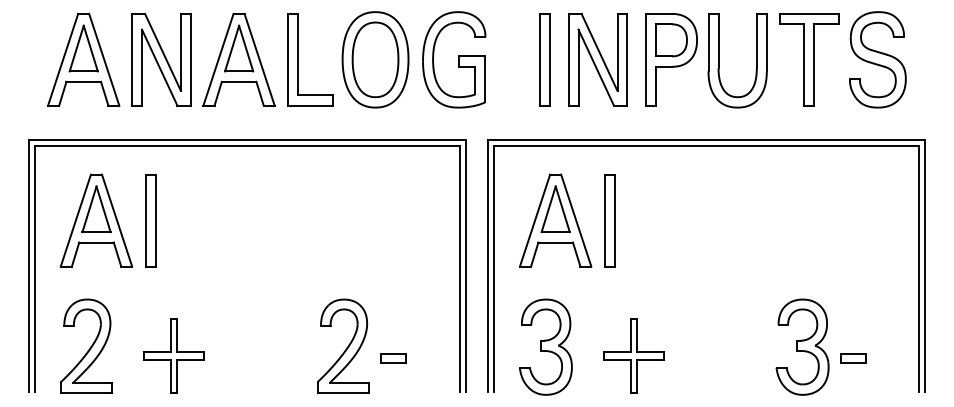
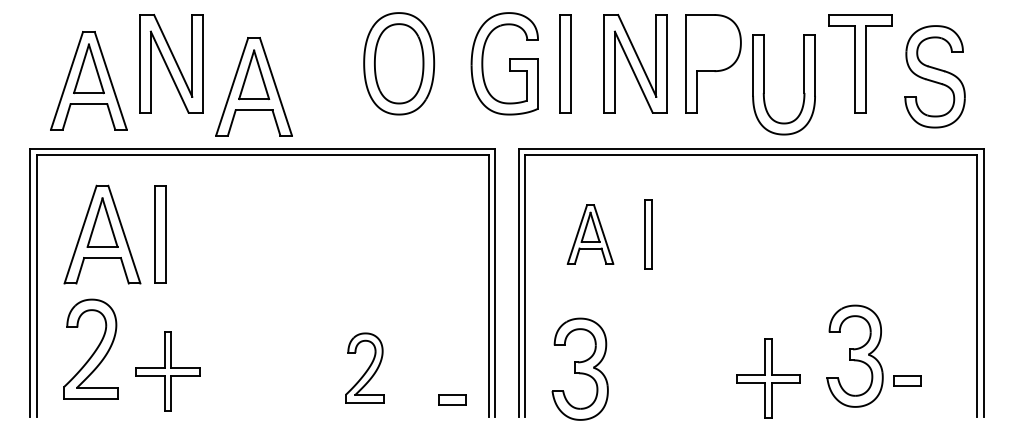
part: (671, 39) -> (713, 42), removed
part: (83, 59) -> (88, 80), moved
part: (238, 59) -> (253, 86), moved
part: (298, 59) -> (317, 63), removed
part: (453, 59) -> (504, 63), moved
part: (545, 59) -> (565, 63), moved
part: (877, 59) -> (934, 76), moved
part: (719, 60) -> (764, 84), moved
part: (555, 220) -> (590, 234), size x0.6
part: (610, 220) -> (648, 234), size x0.7
part: (86, 345) -> (90, 348), moved
part: (342, 345) -> (364, 367), size x0.7
part: (802, 346) -> (854, 355), moved
part: (173, 355) -> (167, 371), moved
part: (633, 355) -> (768, 378), moved
part: (393, 357) -> (452, 399), moved

